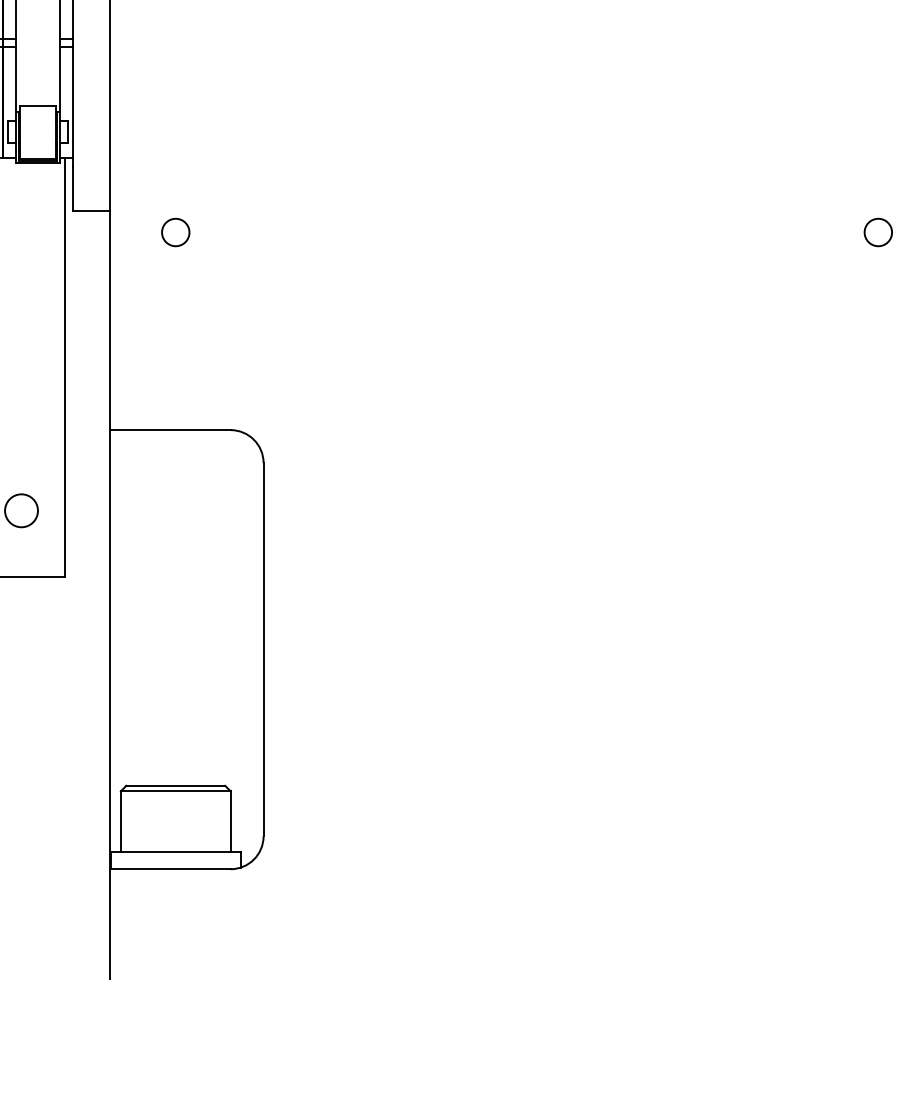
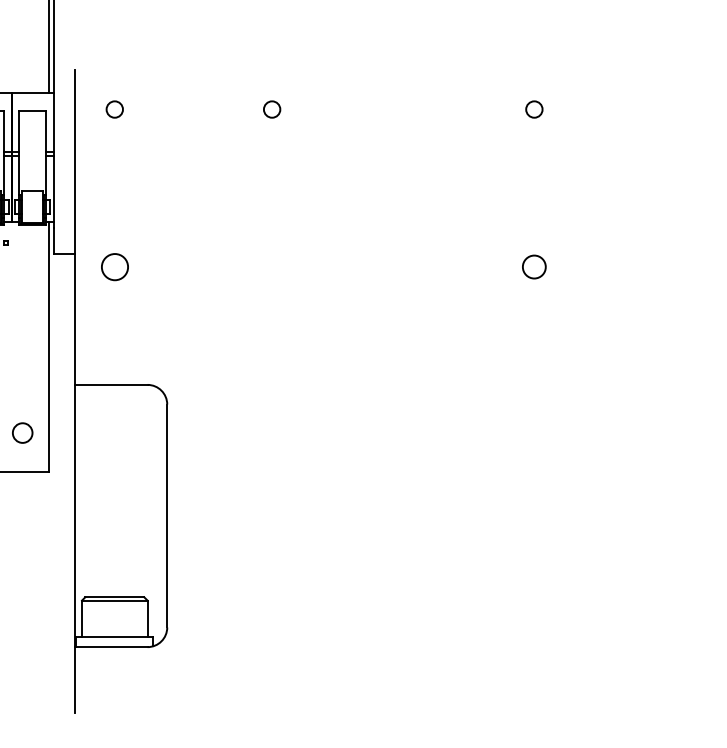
circle: (175, 231) -> (114, 266), size x1.6
circle: (878, 231) -> (534, 266), size x1.4

